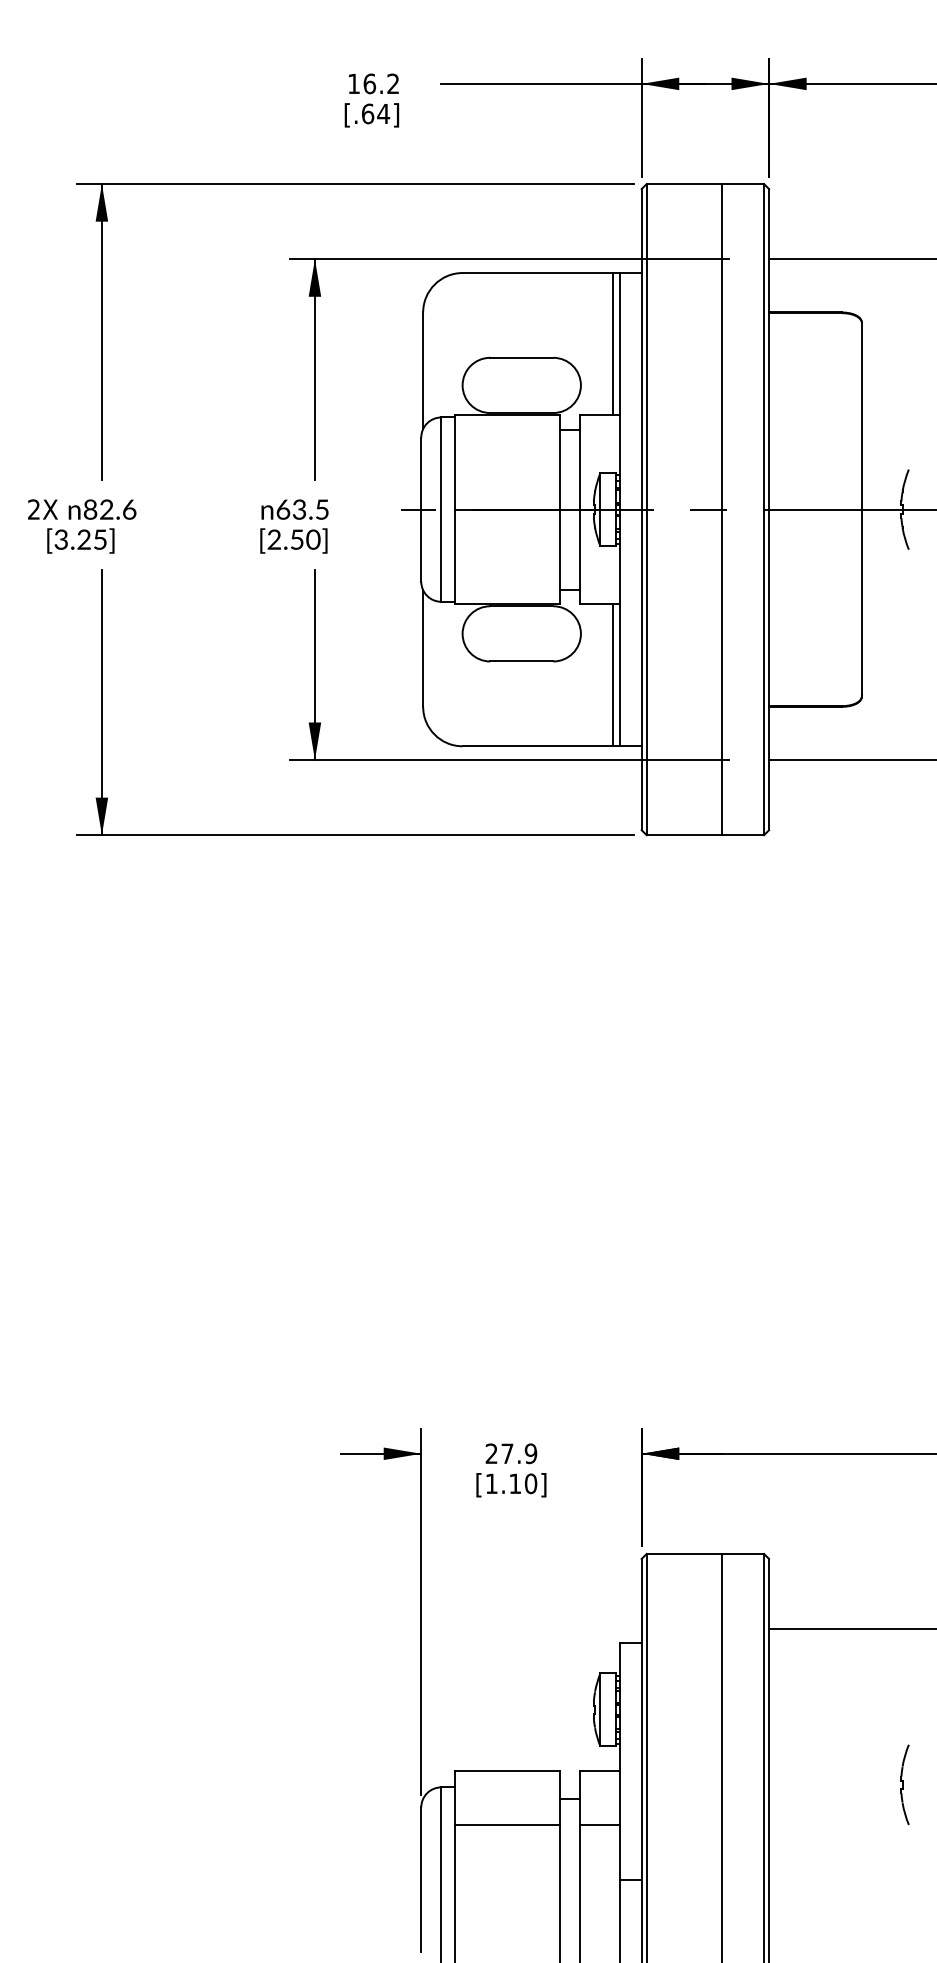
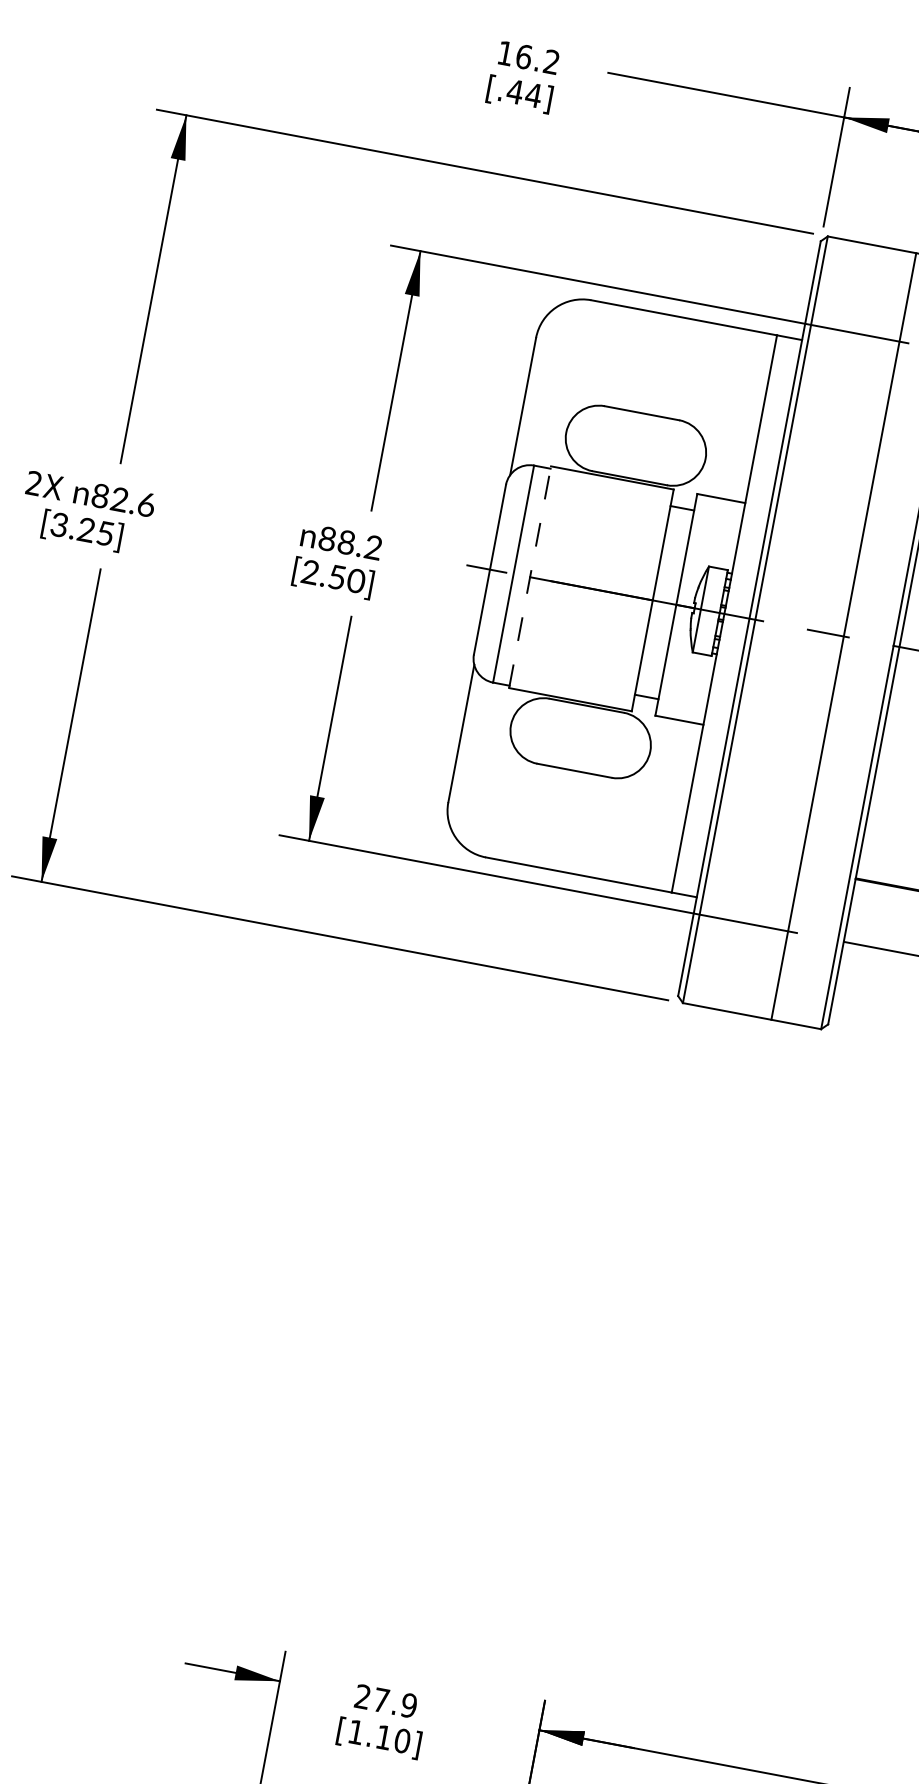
text: (367, 113) -> (514, 91), [.64] -> [.44]
line: (612, 344) -> (751, 417), removed
text: (302, 509) -> (350, 543), 63.5 -> 88.2
line: (455, 509) -> (530, 577), solid -> dashed
line: (612, 674) -> (678, 806), removed

